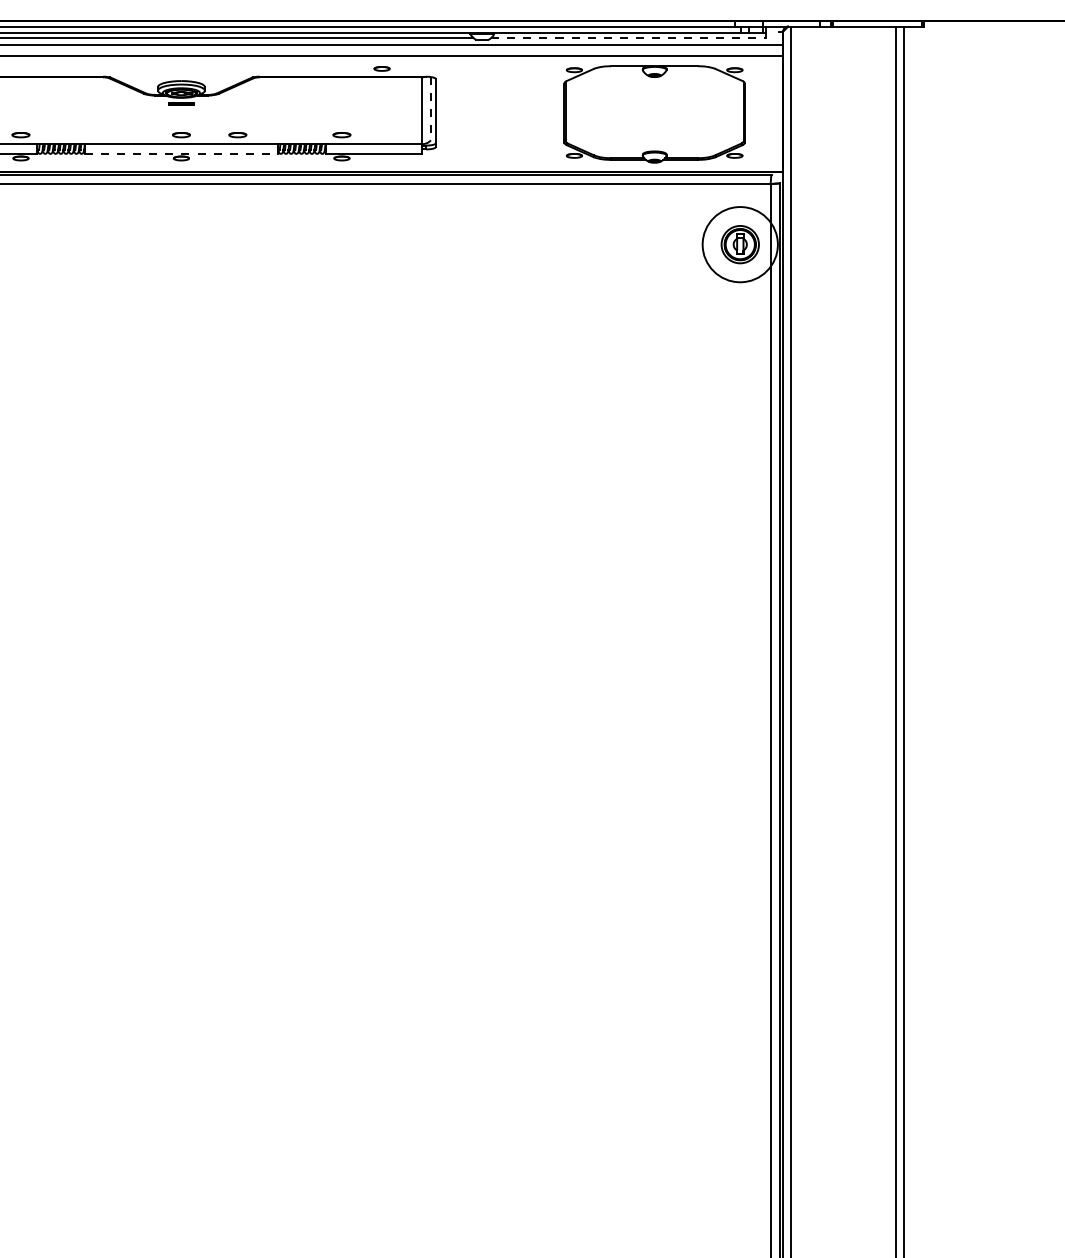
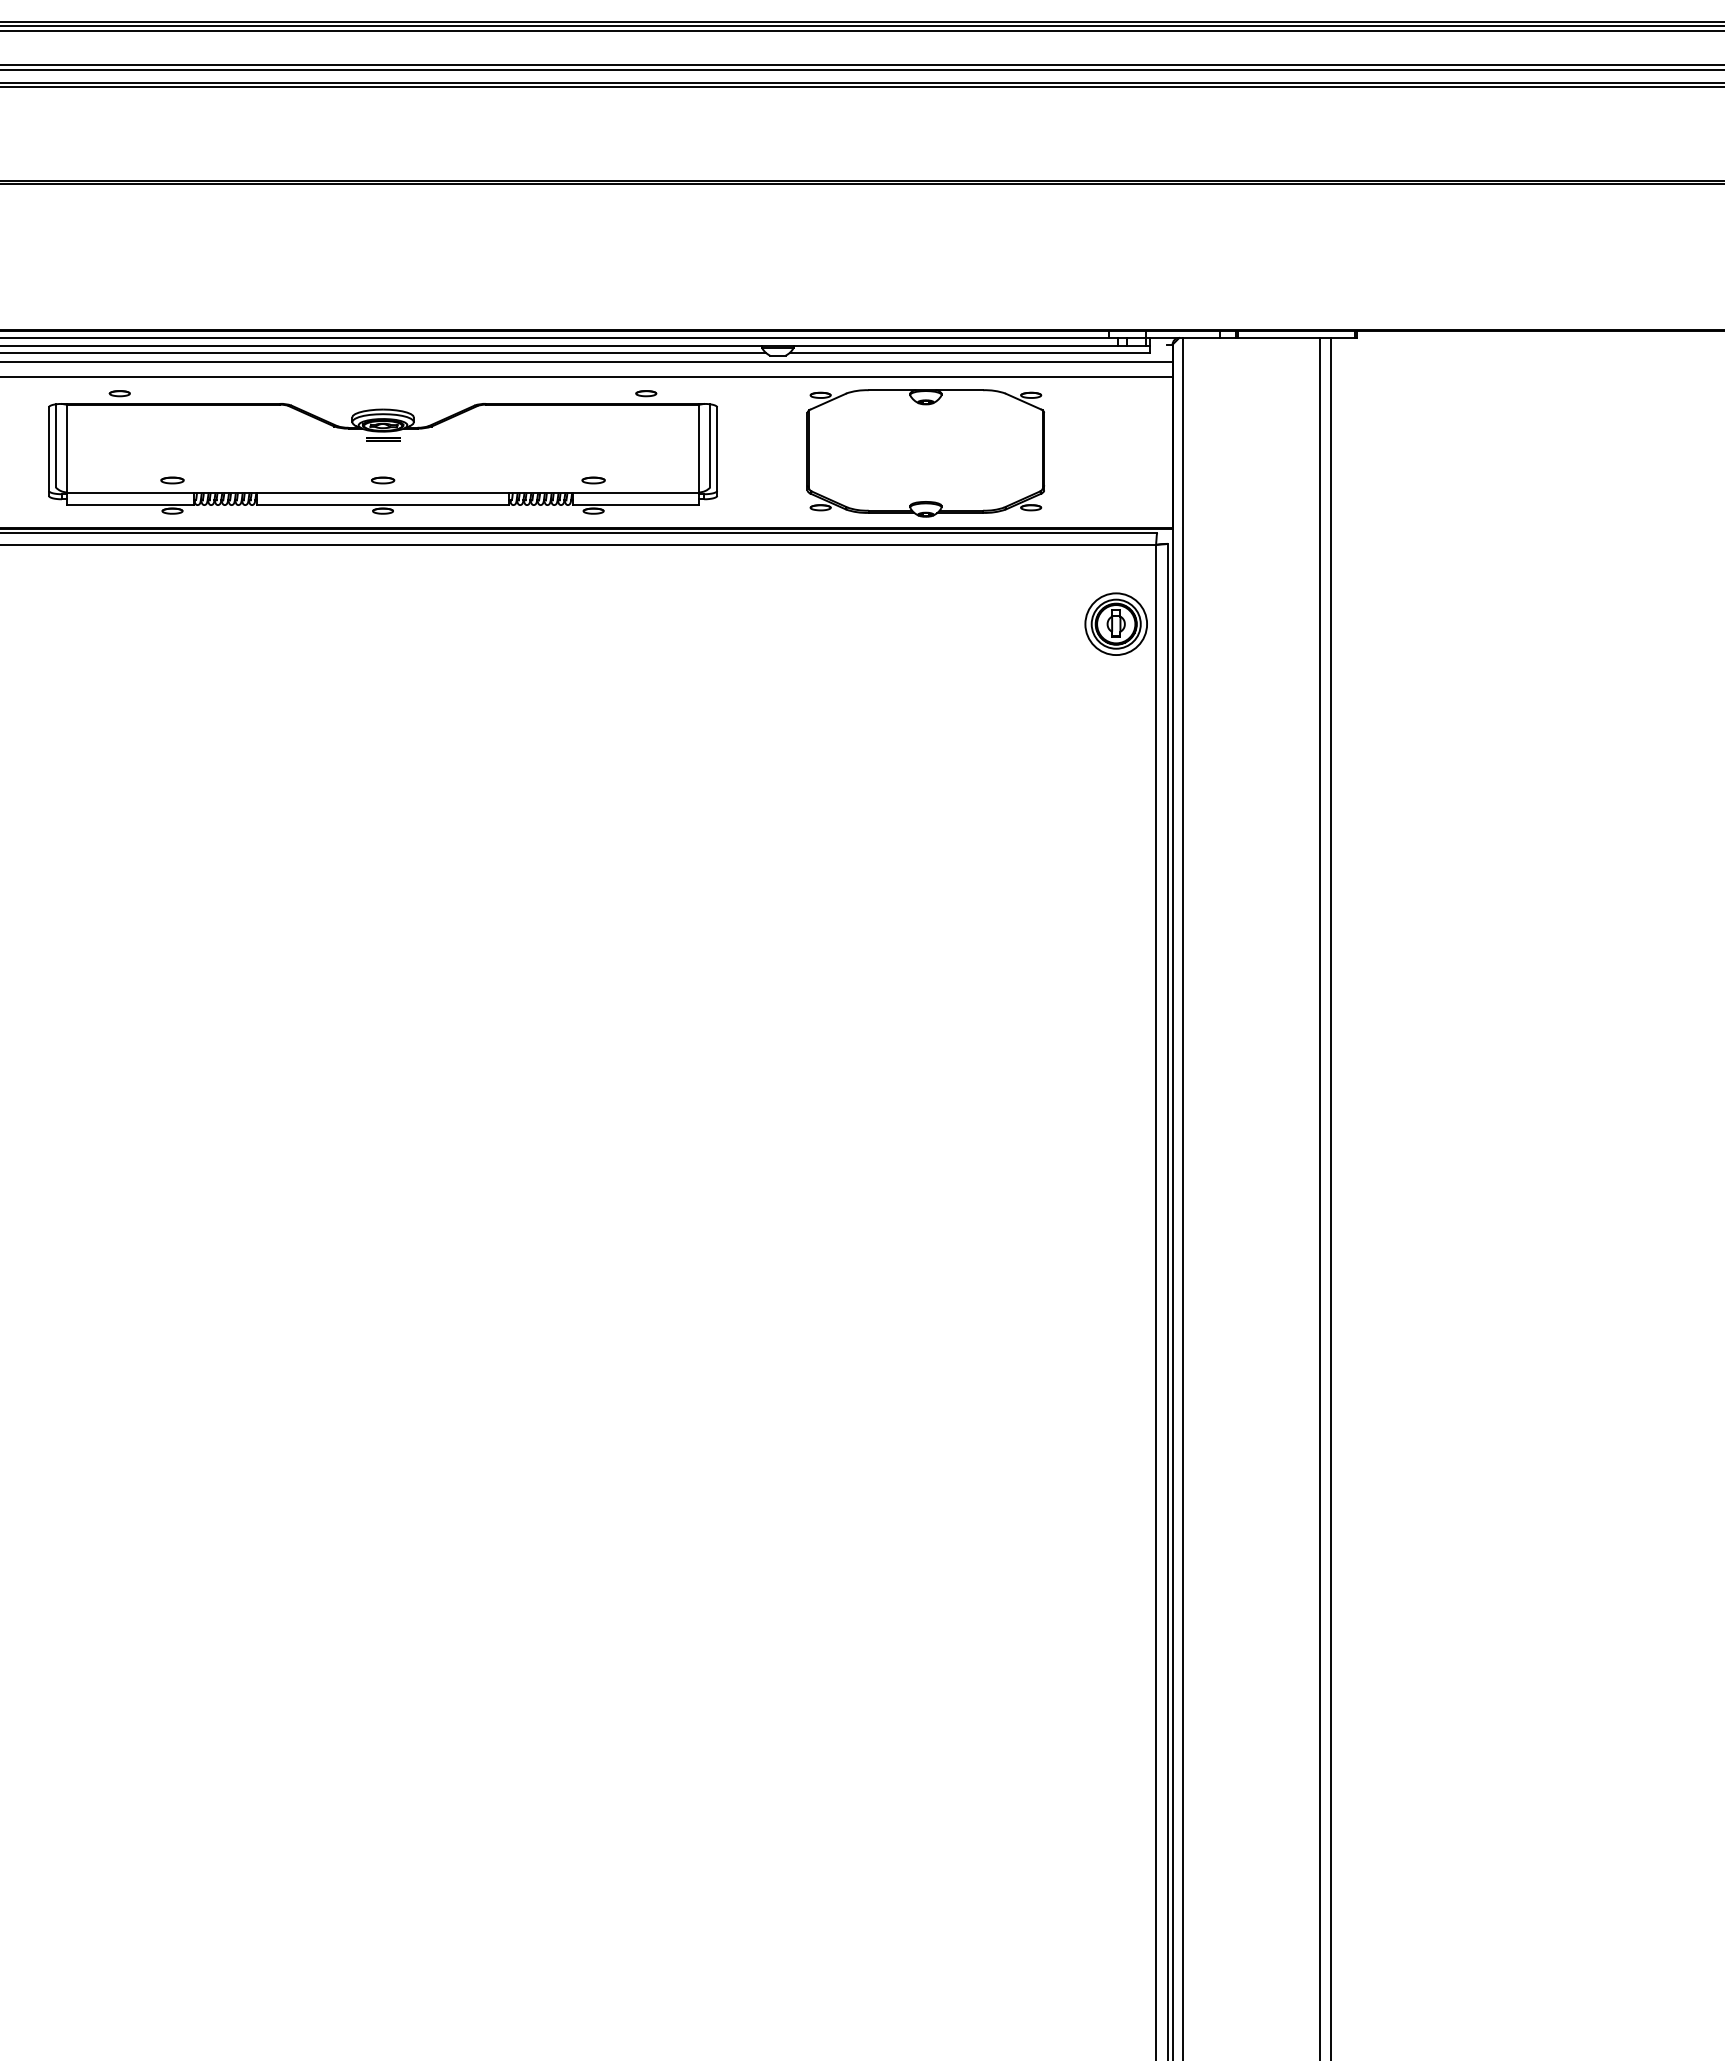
line: (629, 38) -> (970, 353), dashed -> solid
line: (431, 108) -> (710, 445), dashed -> solid
part: (654, 114) -> (925, 453), moved
part: (238, 135) -> (457, 480), removed
line: (181, 154) -> (383, 505), dashed -> solid
circle: (740, 244) -> (1116, 624), size x0.62

